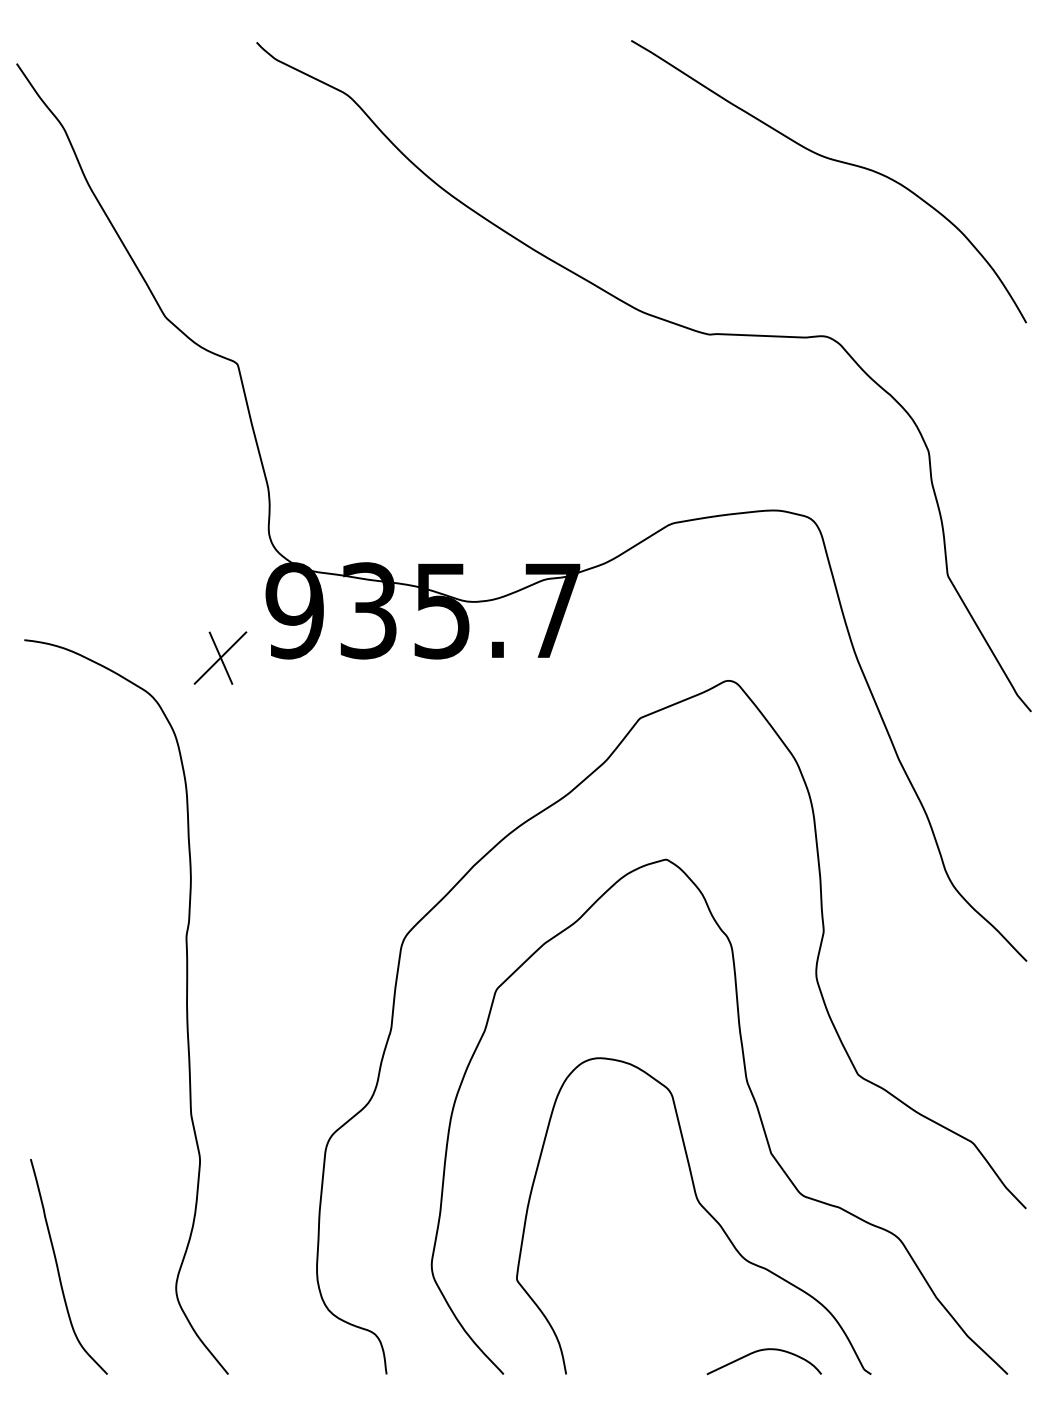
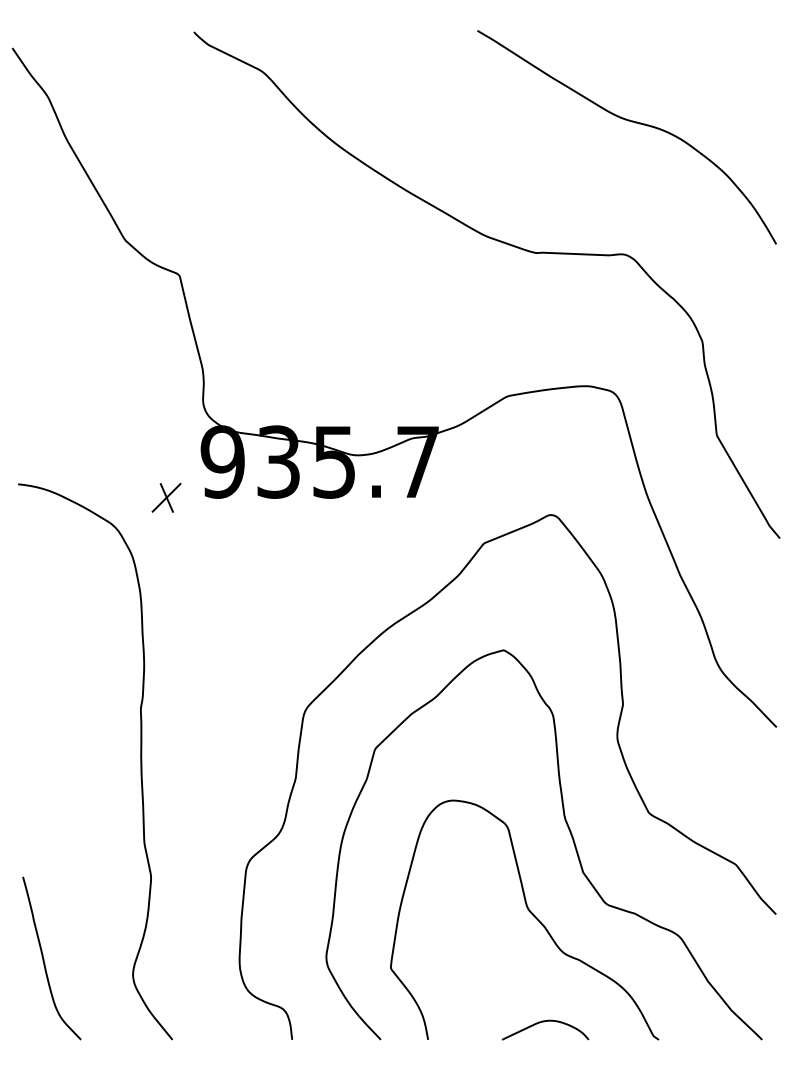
part: (220, 657) -> (166, 497), size x0.71
curve: (760, 1351) -> (542, 1022), moved

